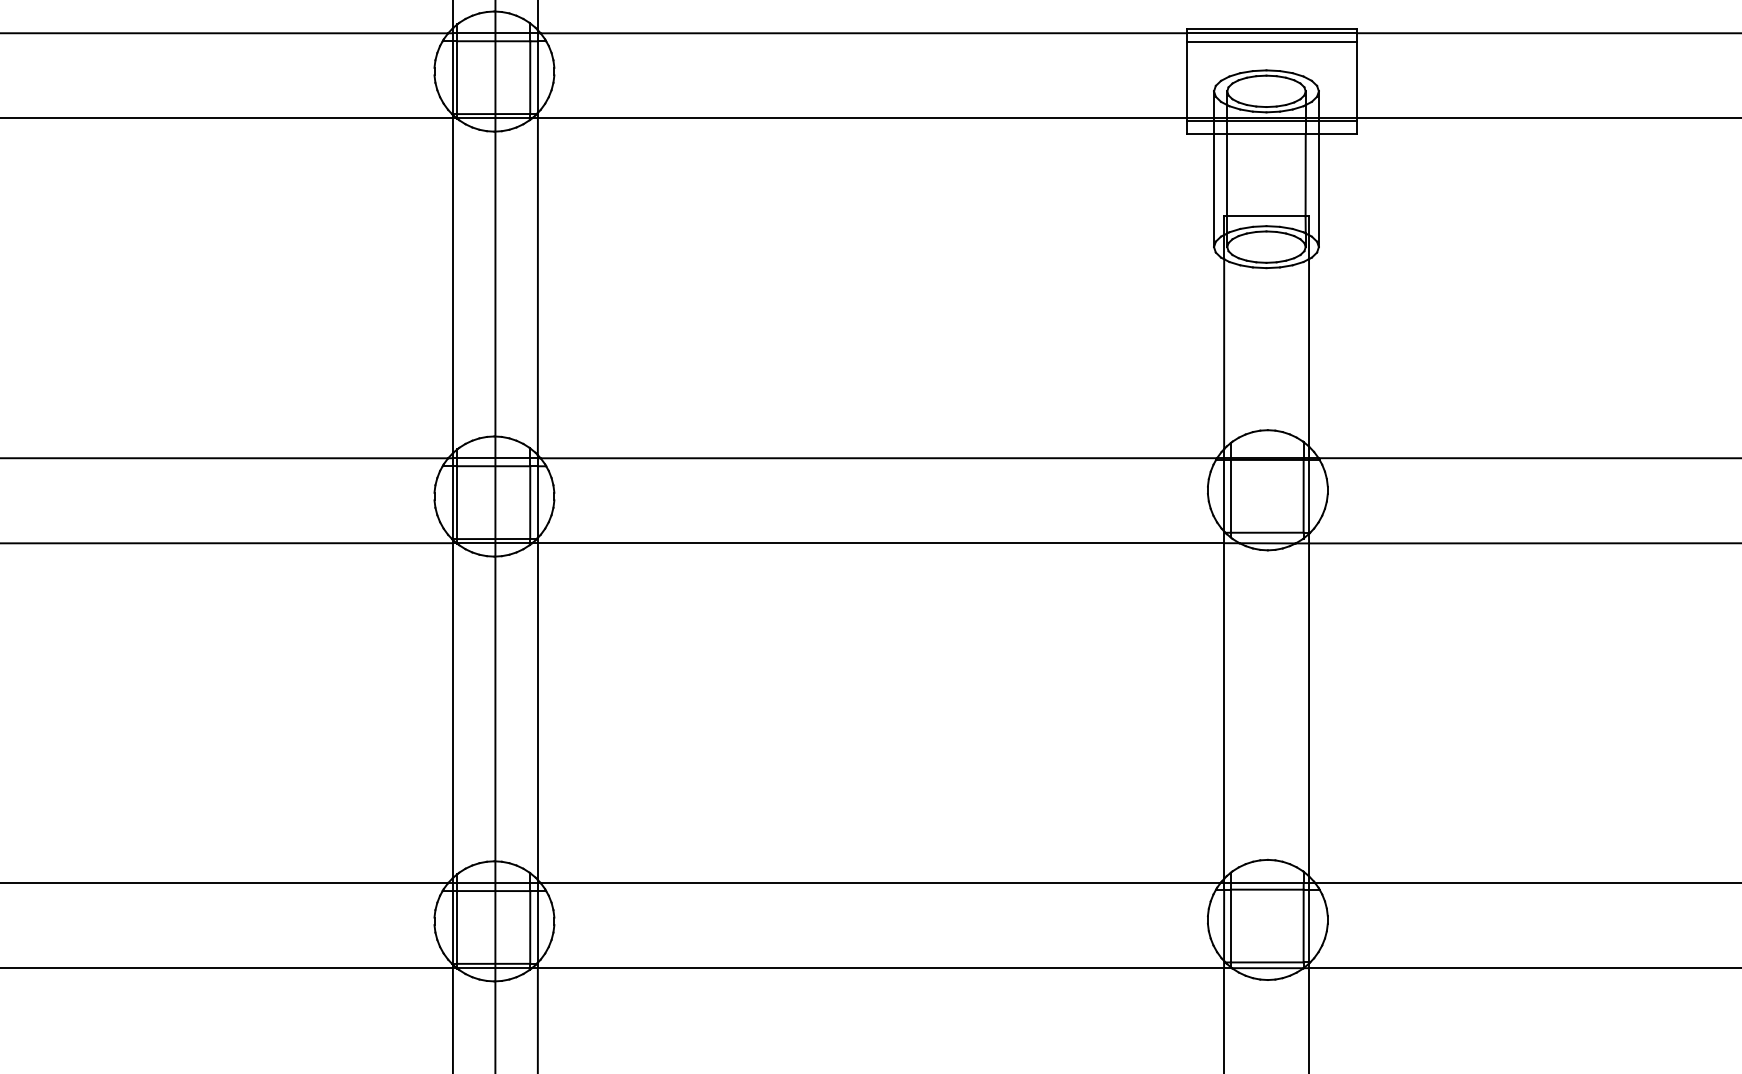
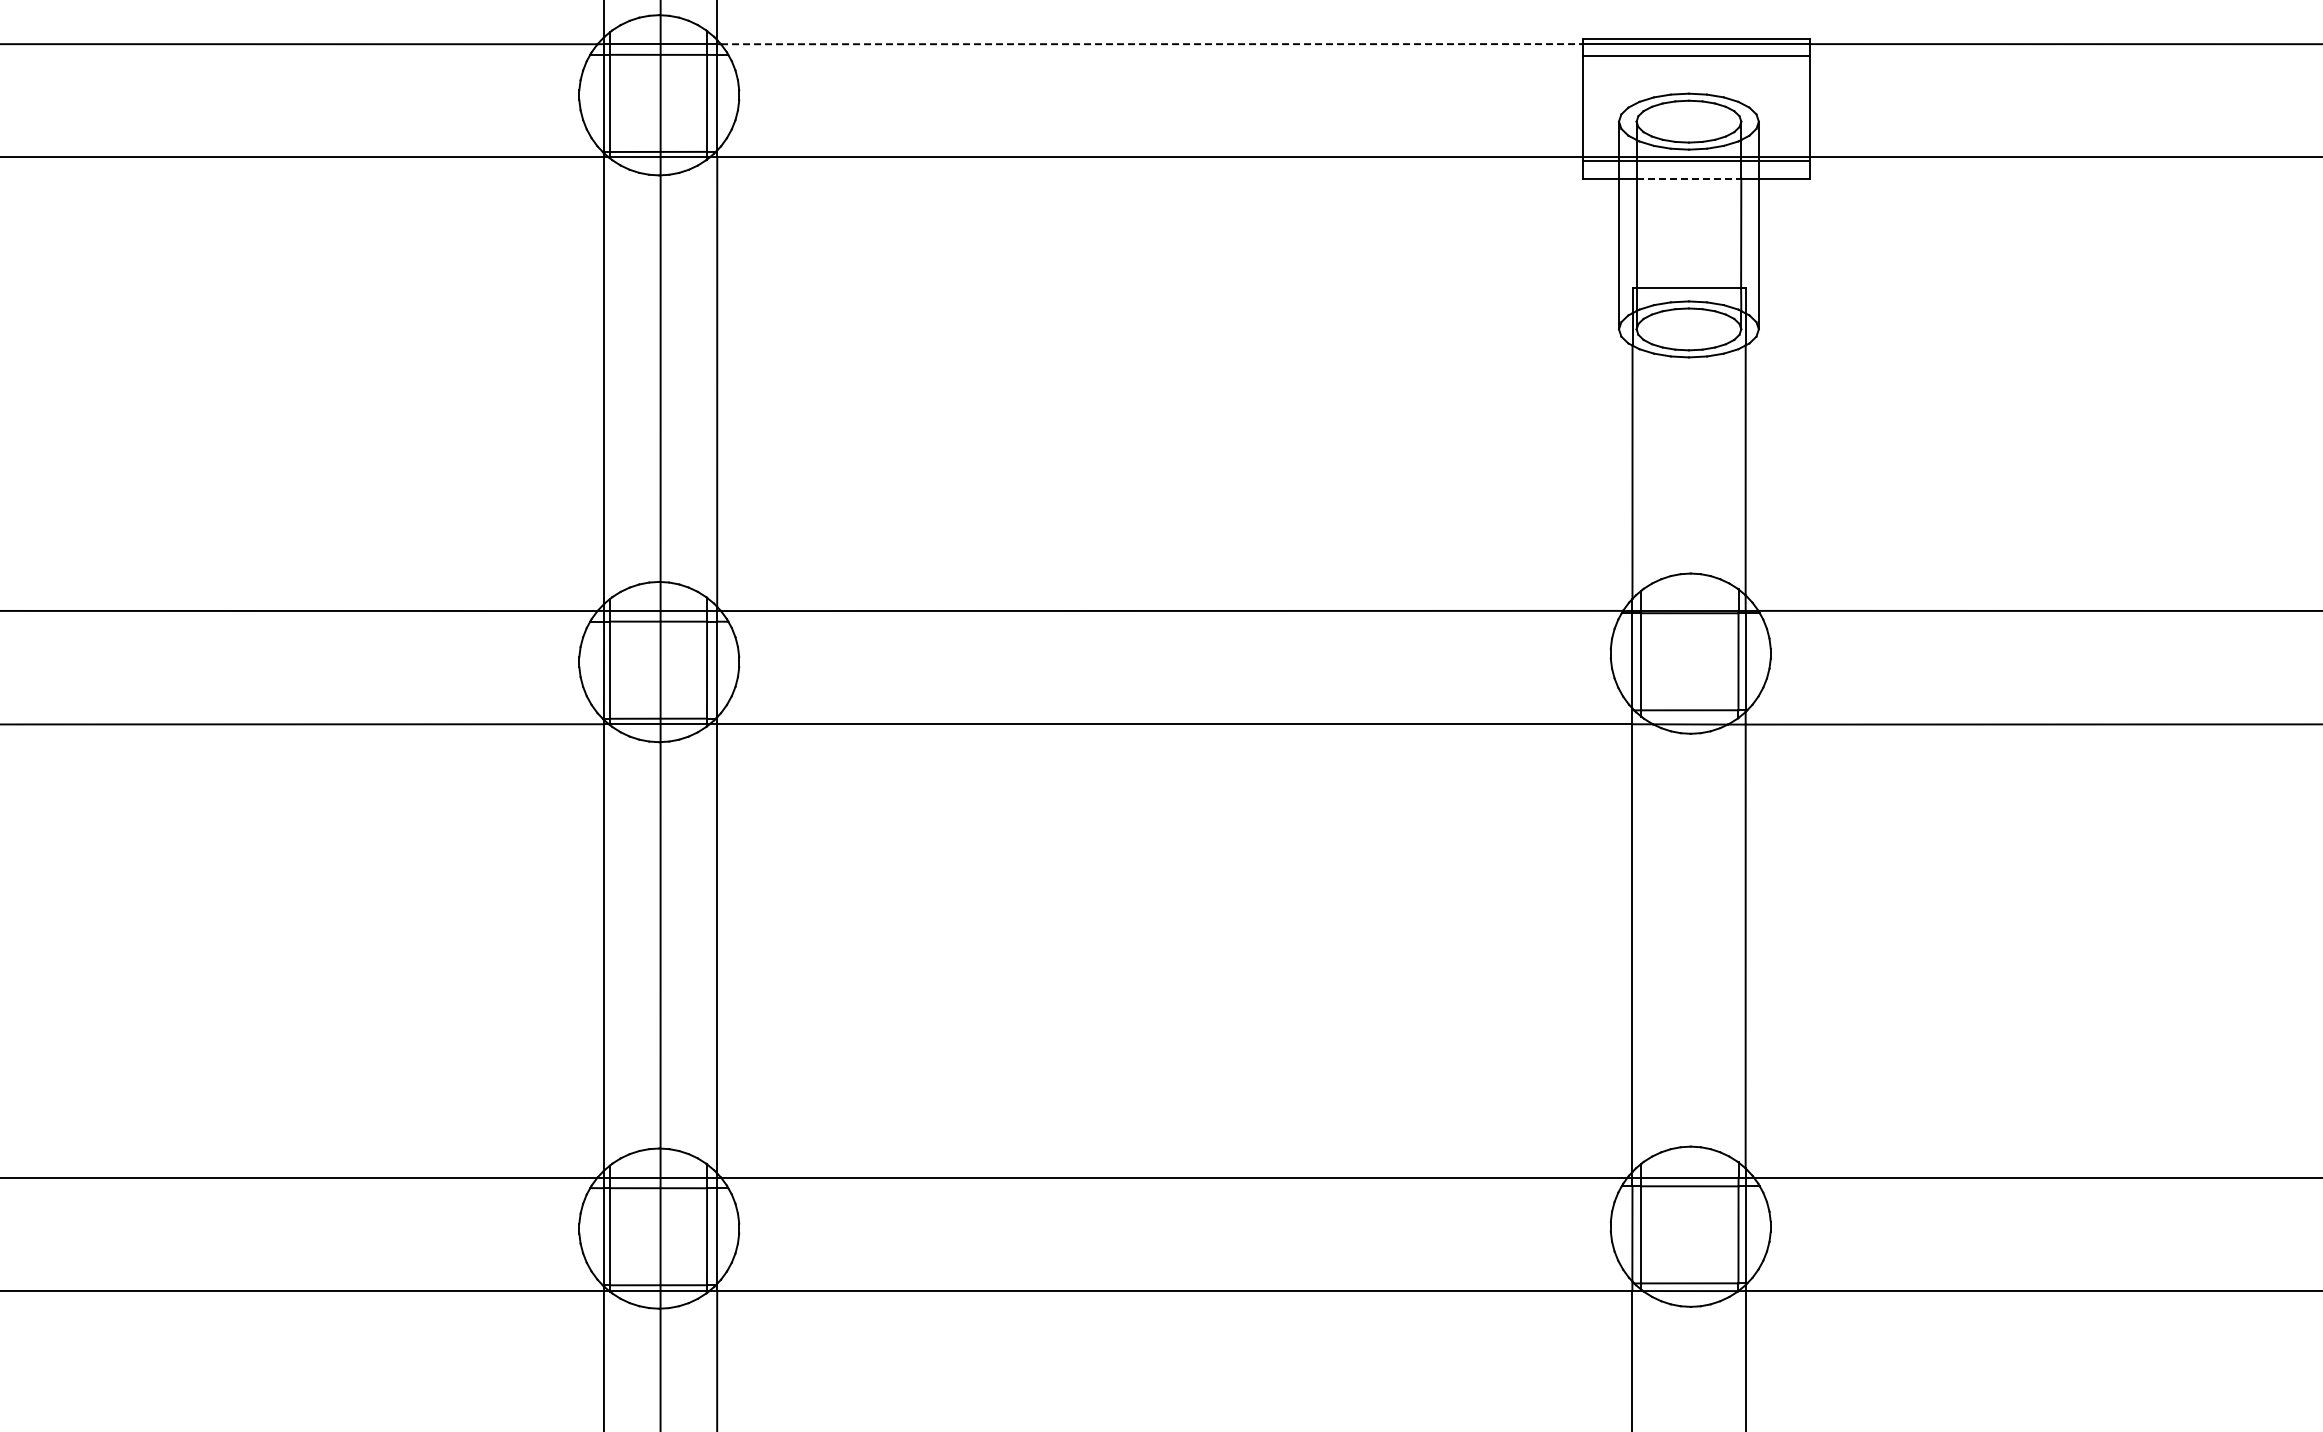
line: (864, 33) -> (1152, 44), solid -> dashed
line: (1266, 133) -> (1689, 178), solid -> dashed

